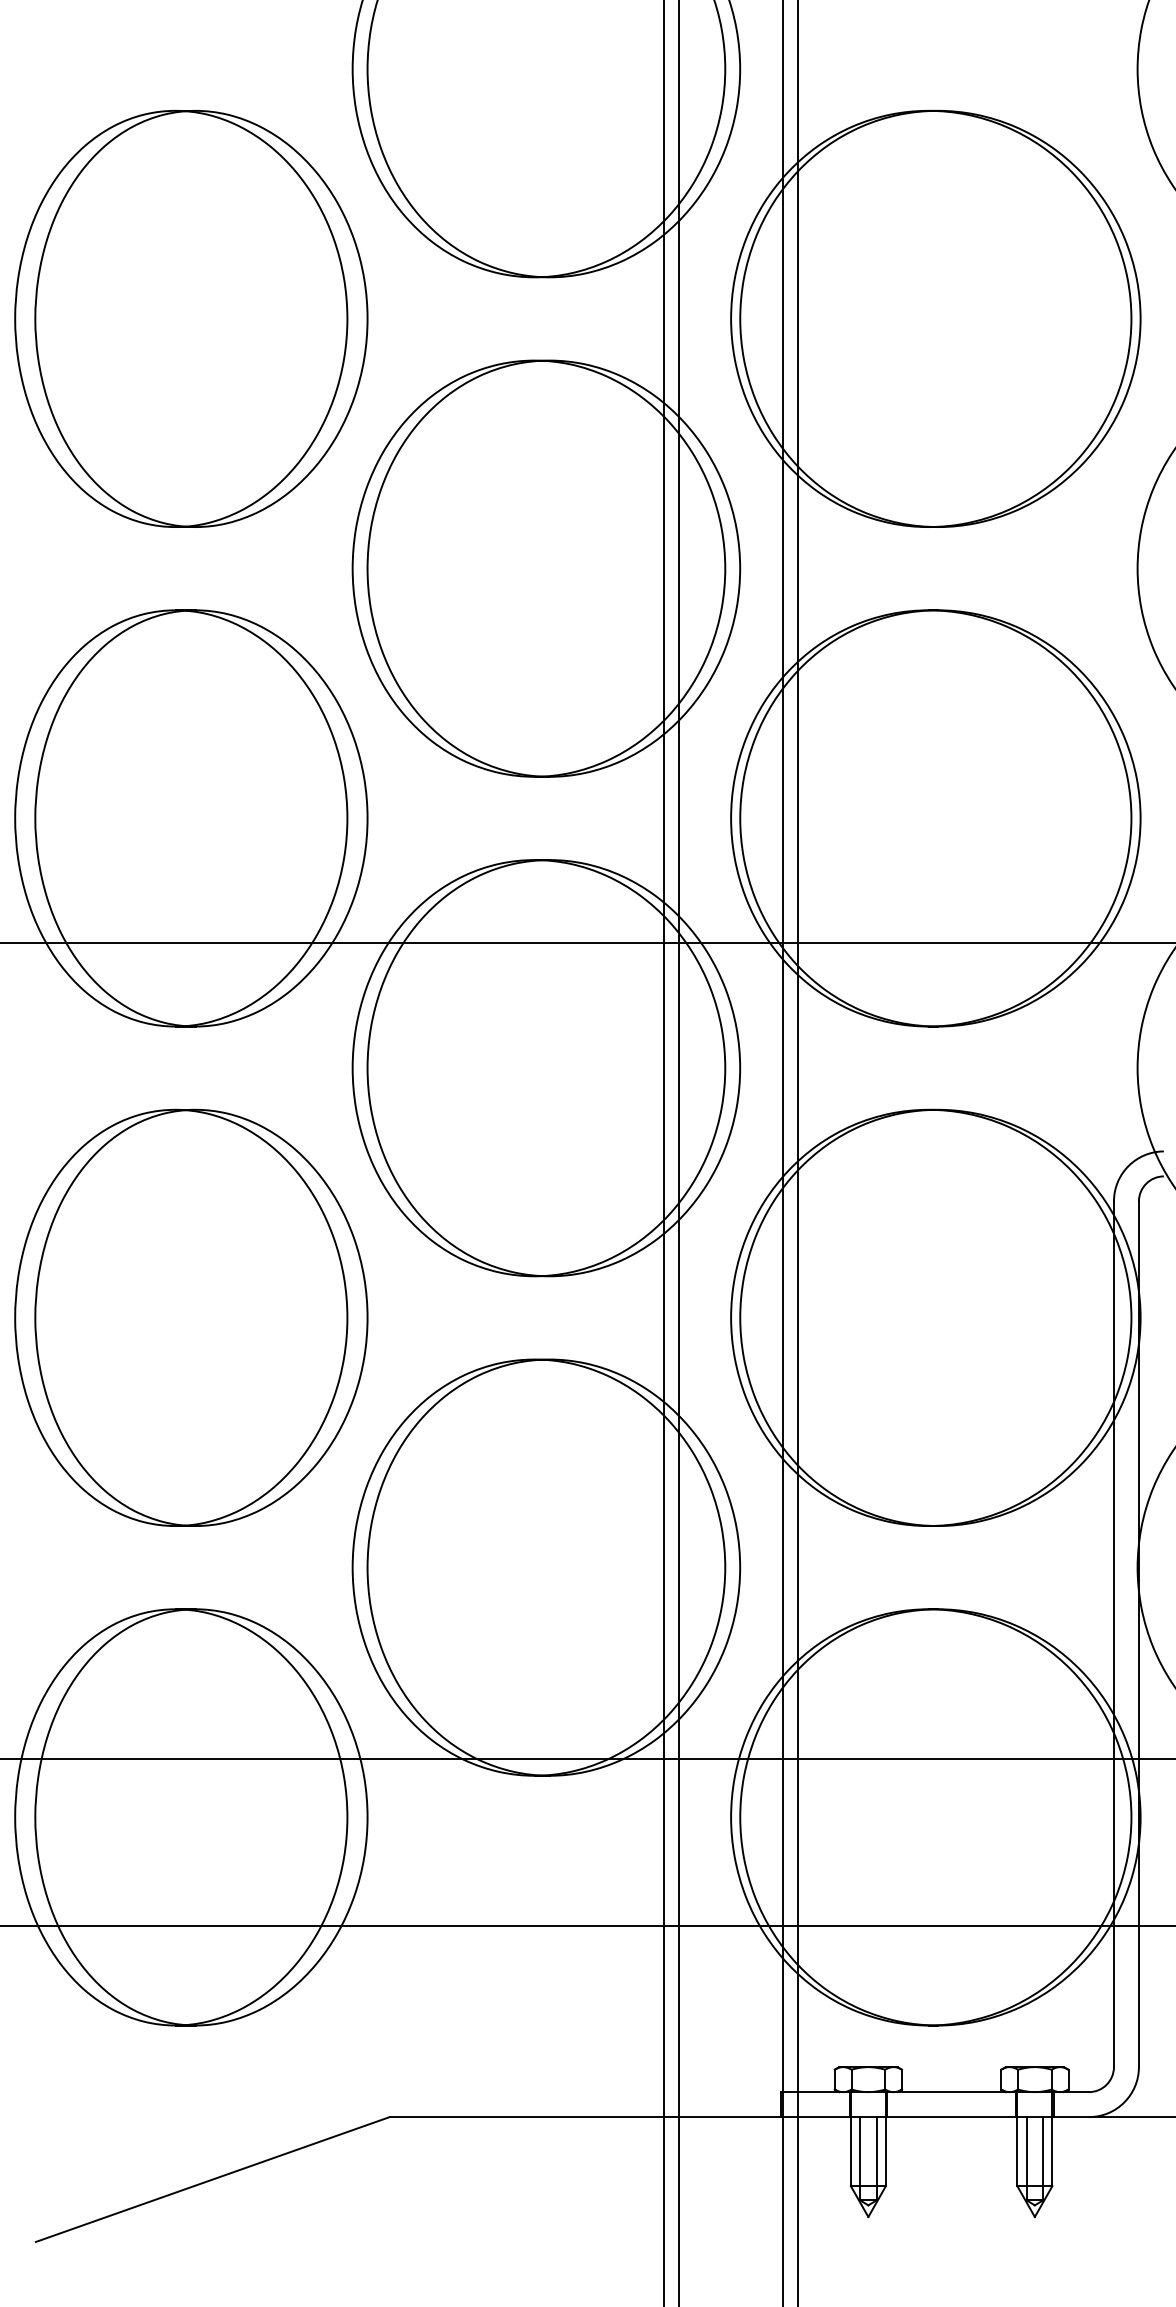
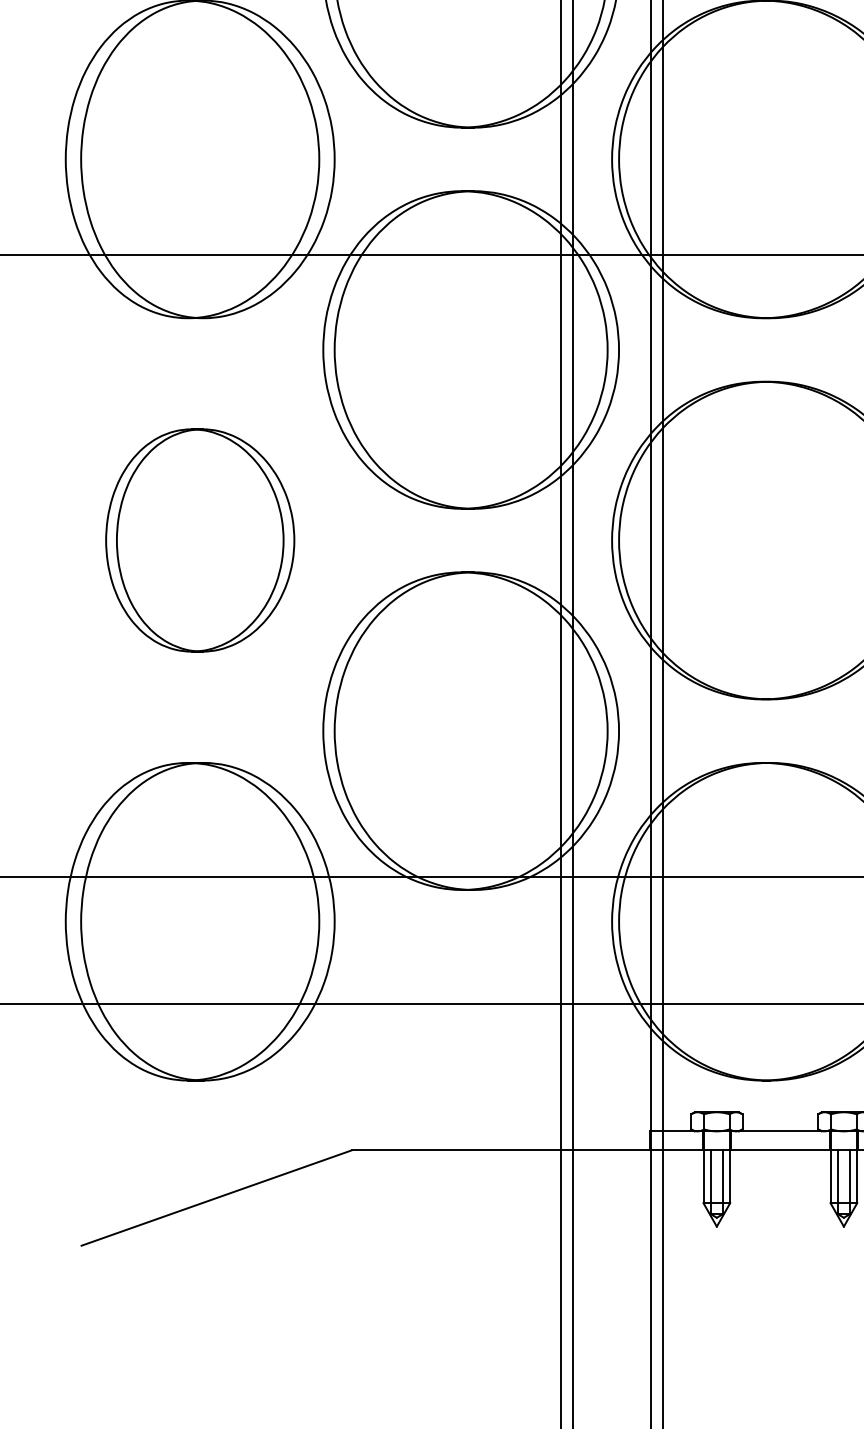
part: (191, 1317) -> (200, 540), size x0.7

